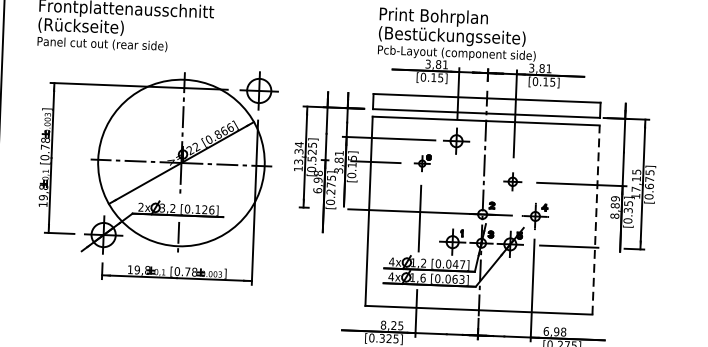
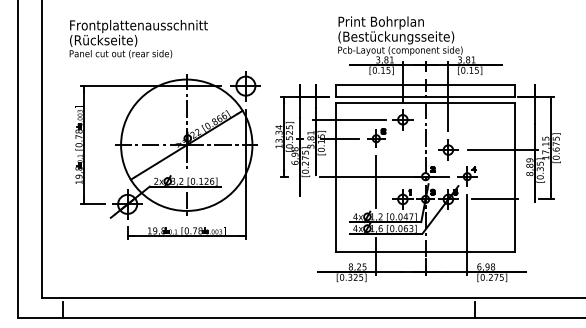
part: (422, 162) -> (376, 137), size x1.43
part: (512, 181) -> (448, 149), size x1.43
line: (596, 219) -> (515, 177), dashed -> solid

